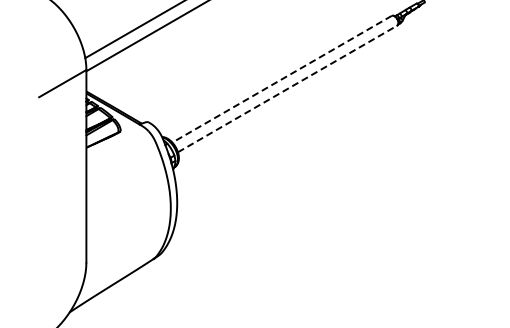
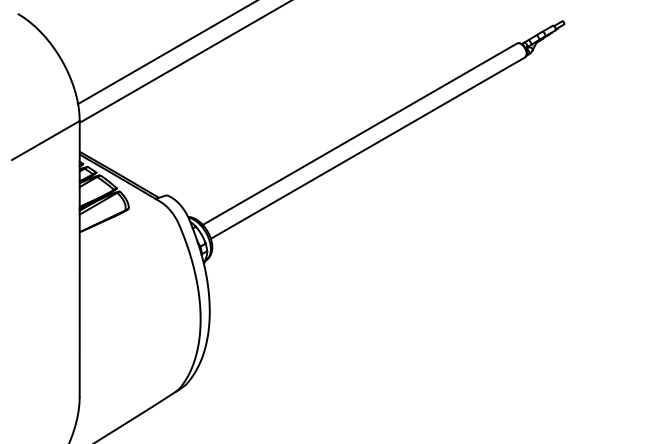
line: (282, 79) -> (360, 134), dashed -> solid
line: (287, 88) -> (367, 147), dashed -> solid

